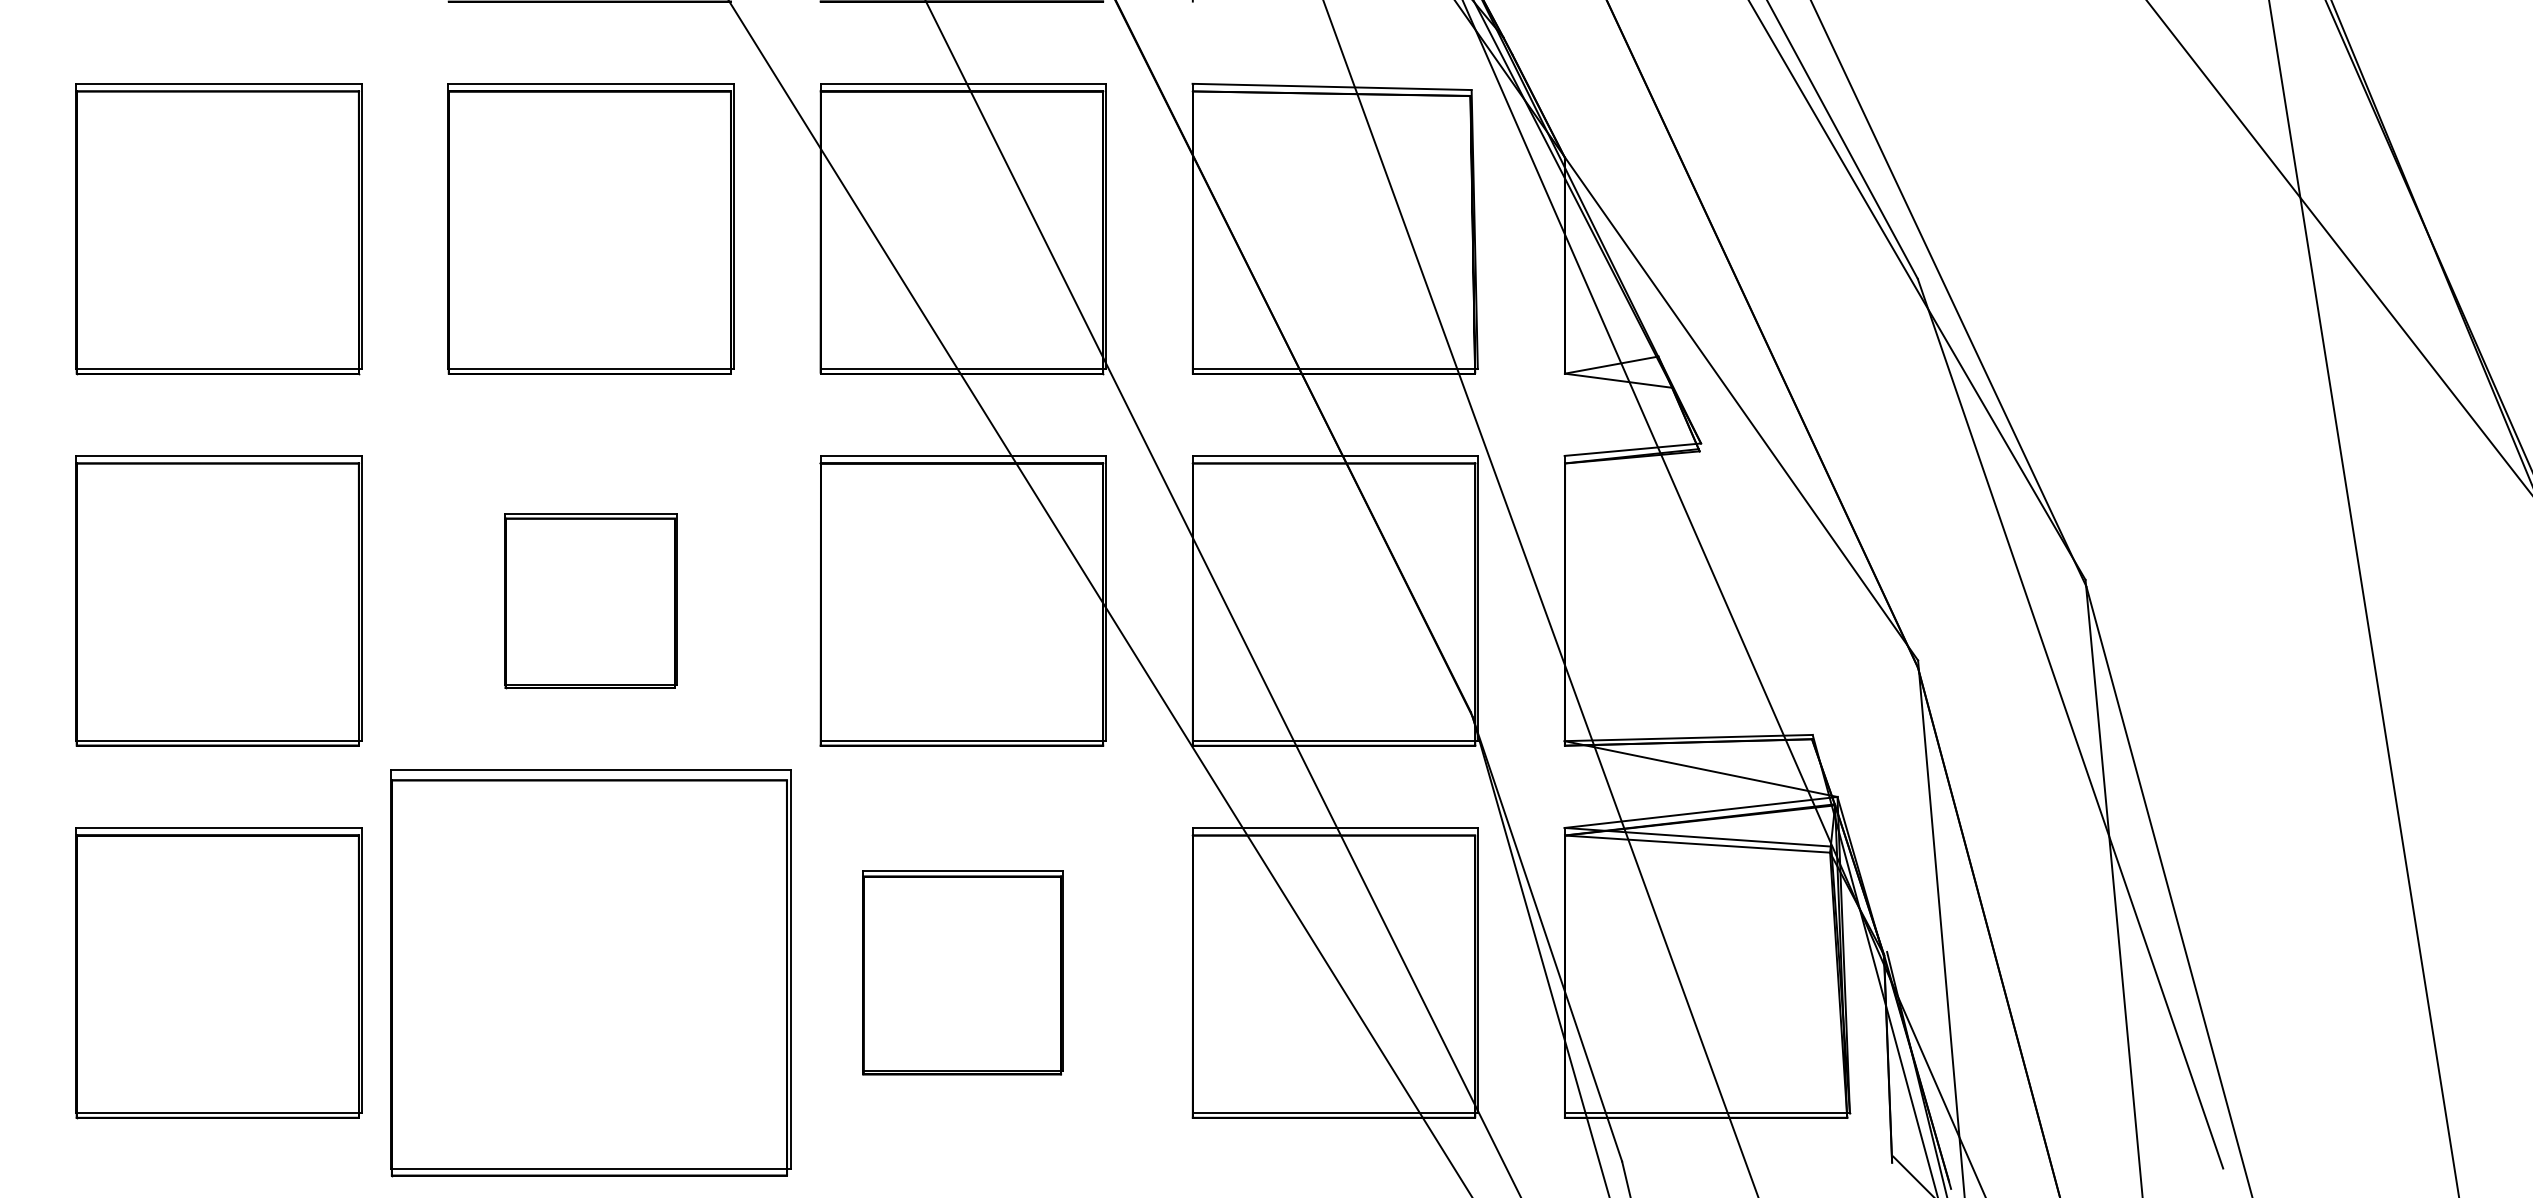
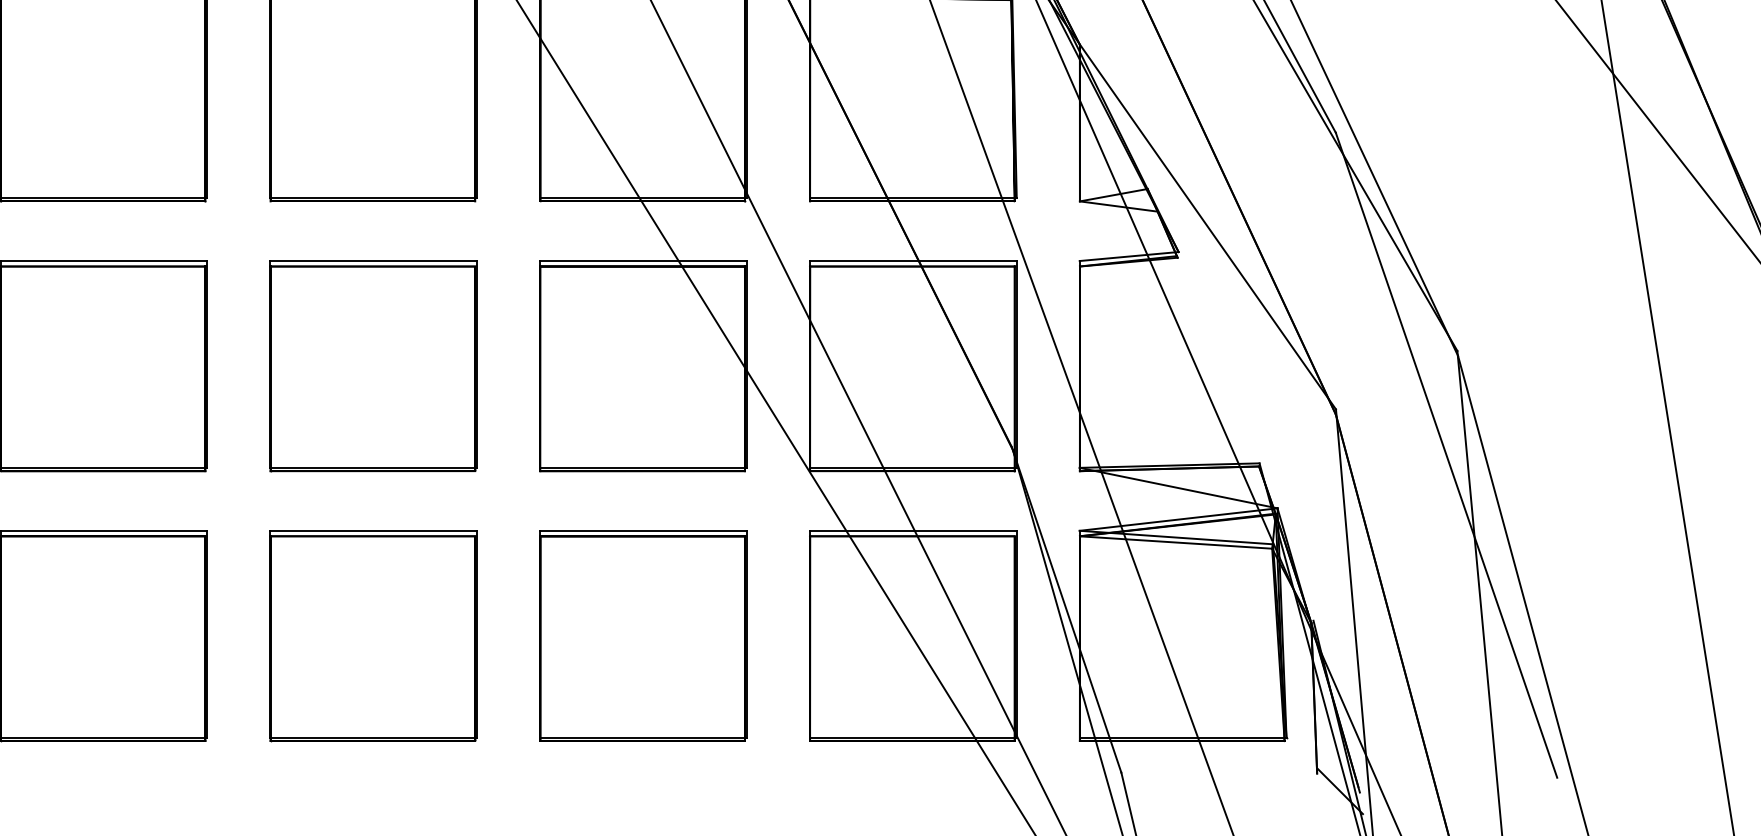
part: (590, 601) -> (373, 366), size x1.67
part: (962, 972) -> (643, 635), size x1.43
part: (590, 973) -> (373, 636), size x0.71

